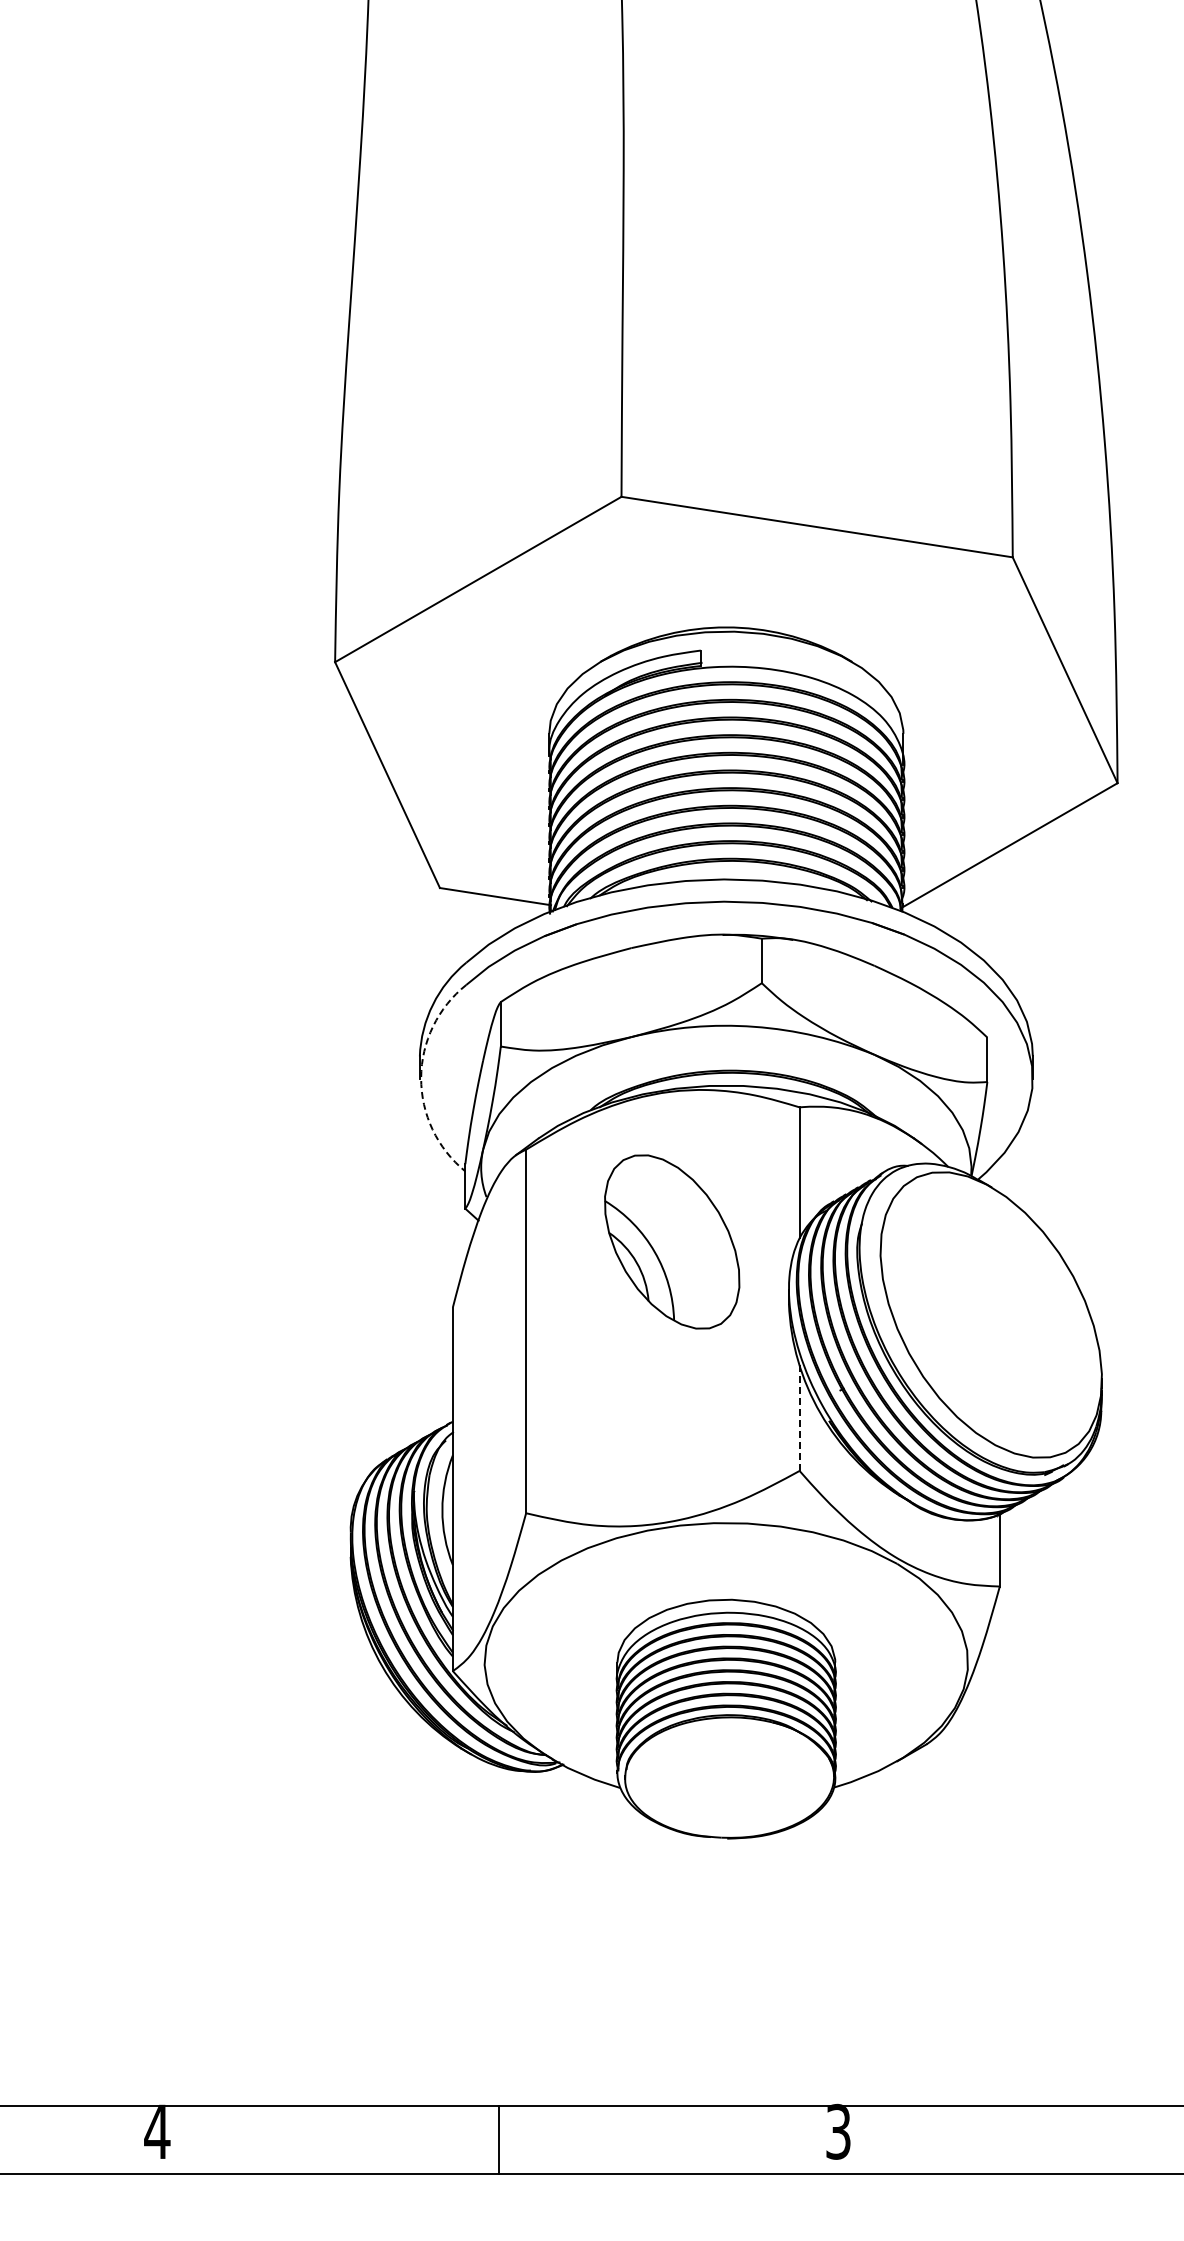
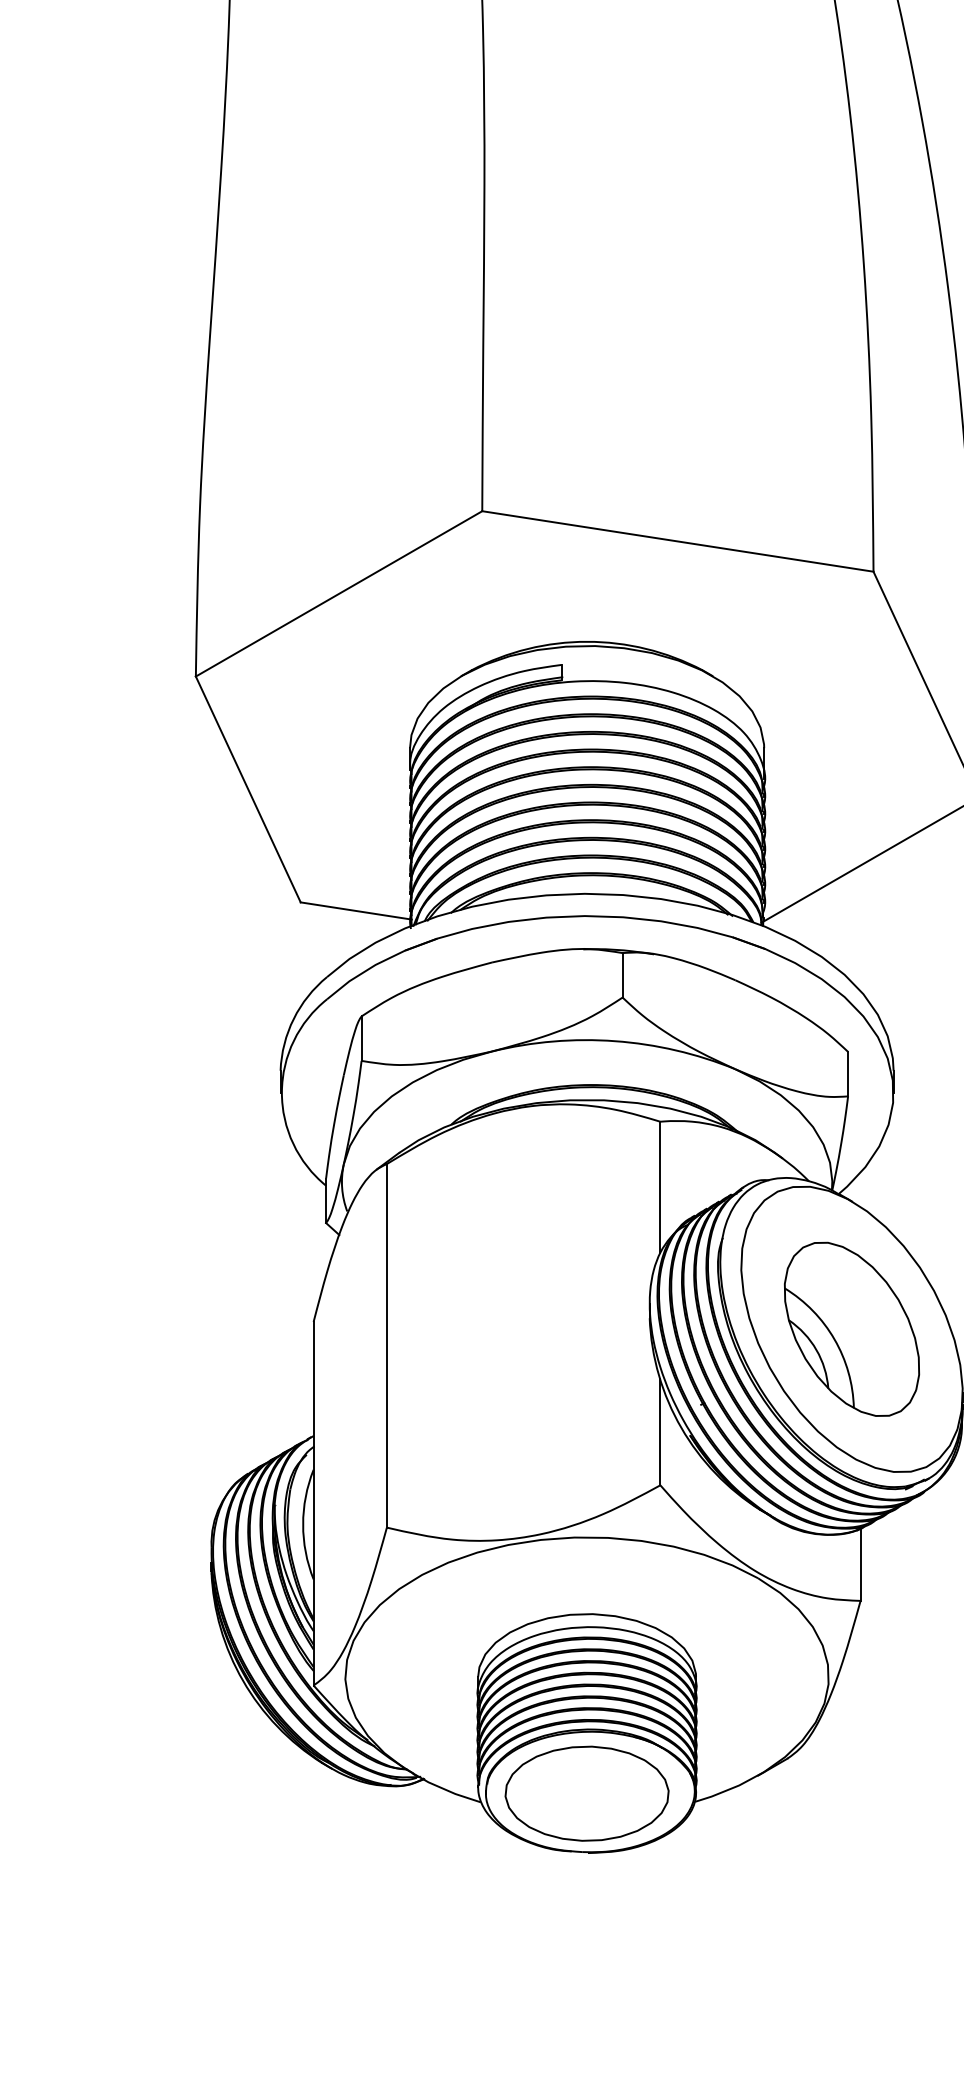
arc: (421, 1077) -> (282, 1091), dashed -> solid
part: (672, 1241) -> (852, 1328), moved
line: (799, 1417) -> (660, 1431), dashed -> solid
part: (725, 1779) -> (586, 1793), added

